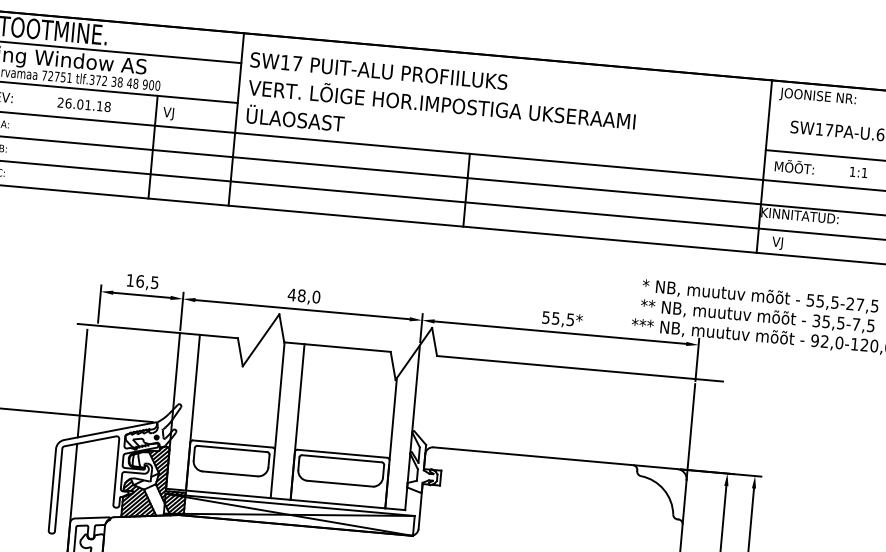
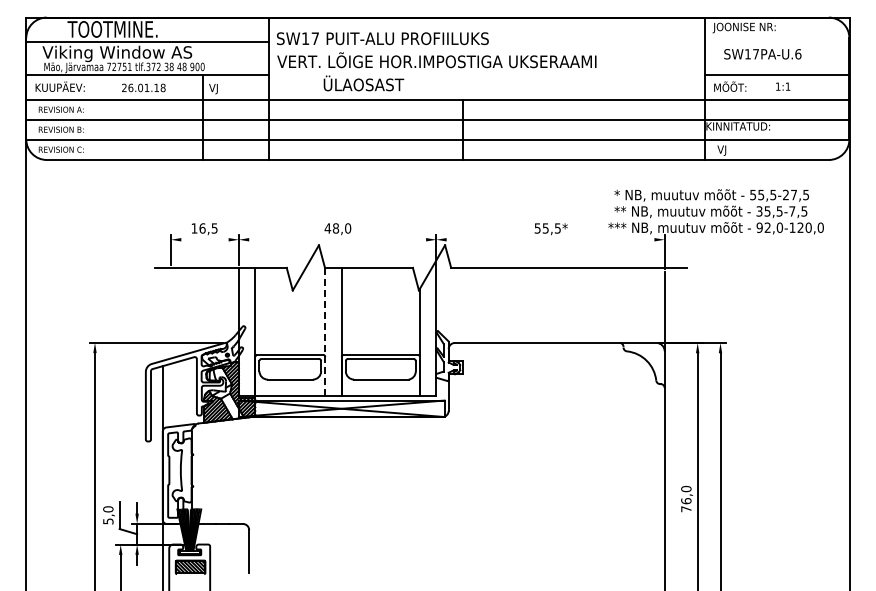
text: (295, 118) -> (363, 83), moved
line: (141, 294) -> (204, 239), removed
line: (302, 309) -> (337, 239), removed
line: (560, 332) -> (550, 239), removed
line: (82, 383) -> (162, 316), removed
line: (277, 420) -> (325, 332), solid -> dashed

